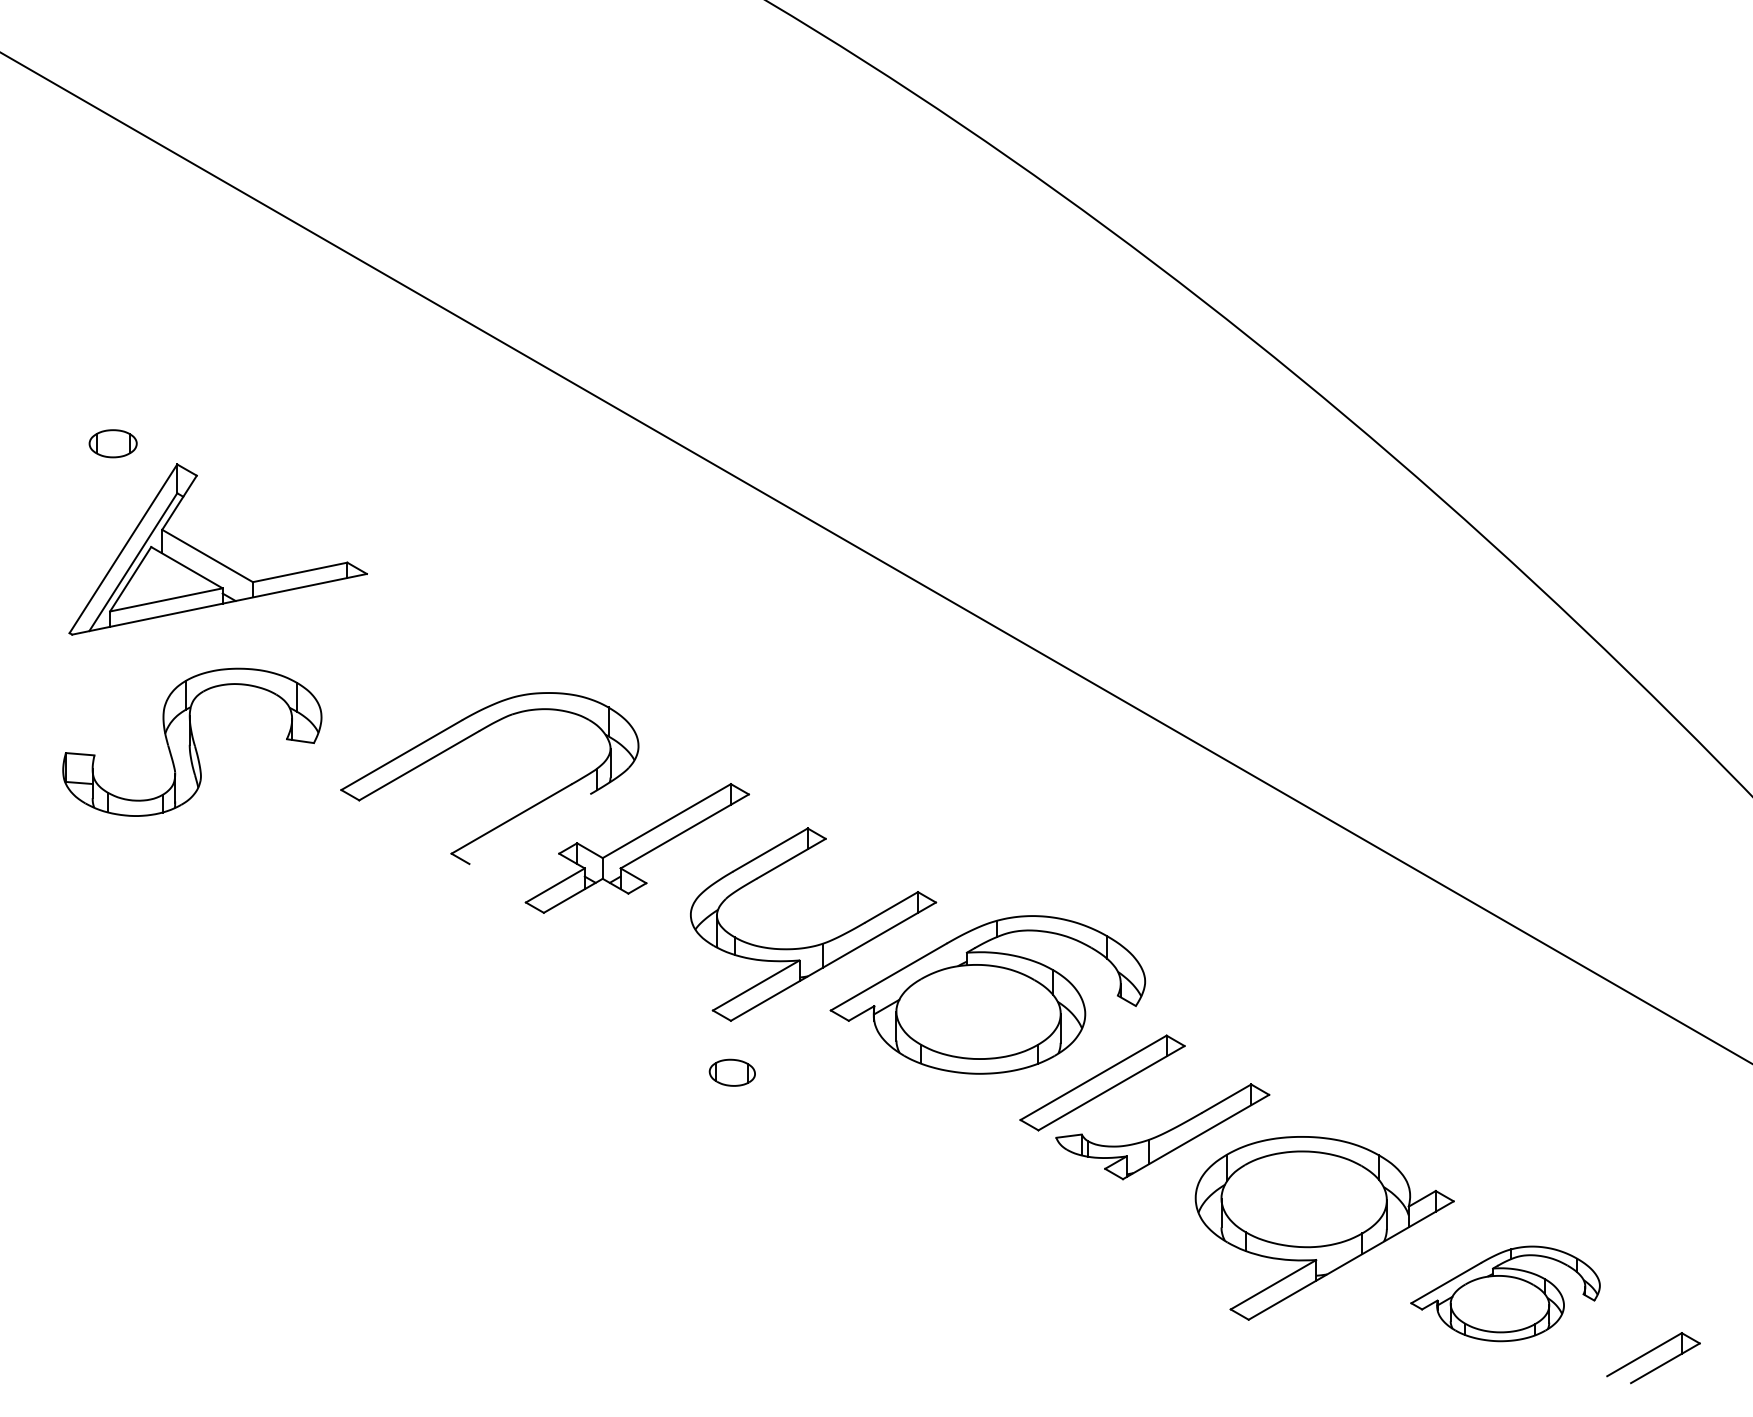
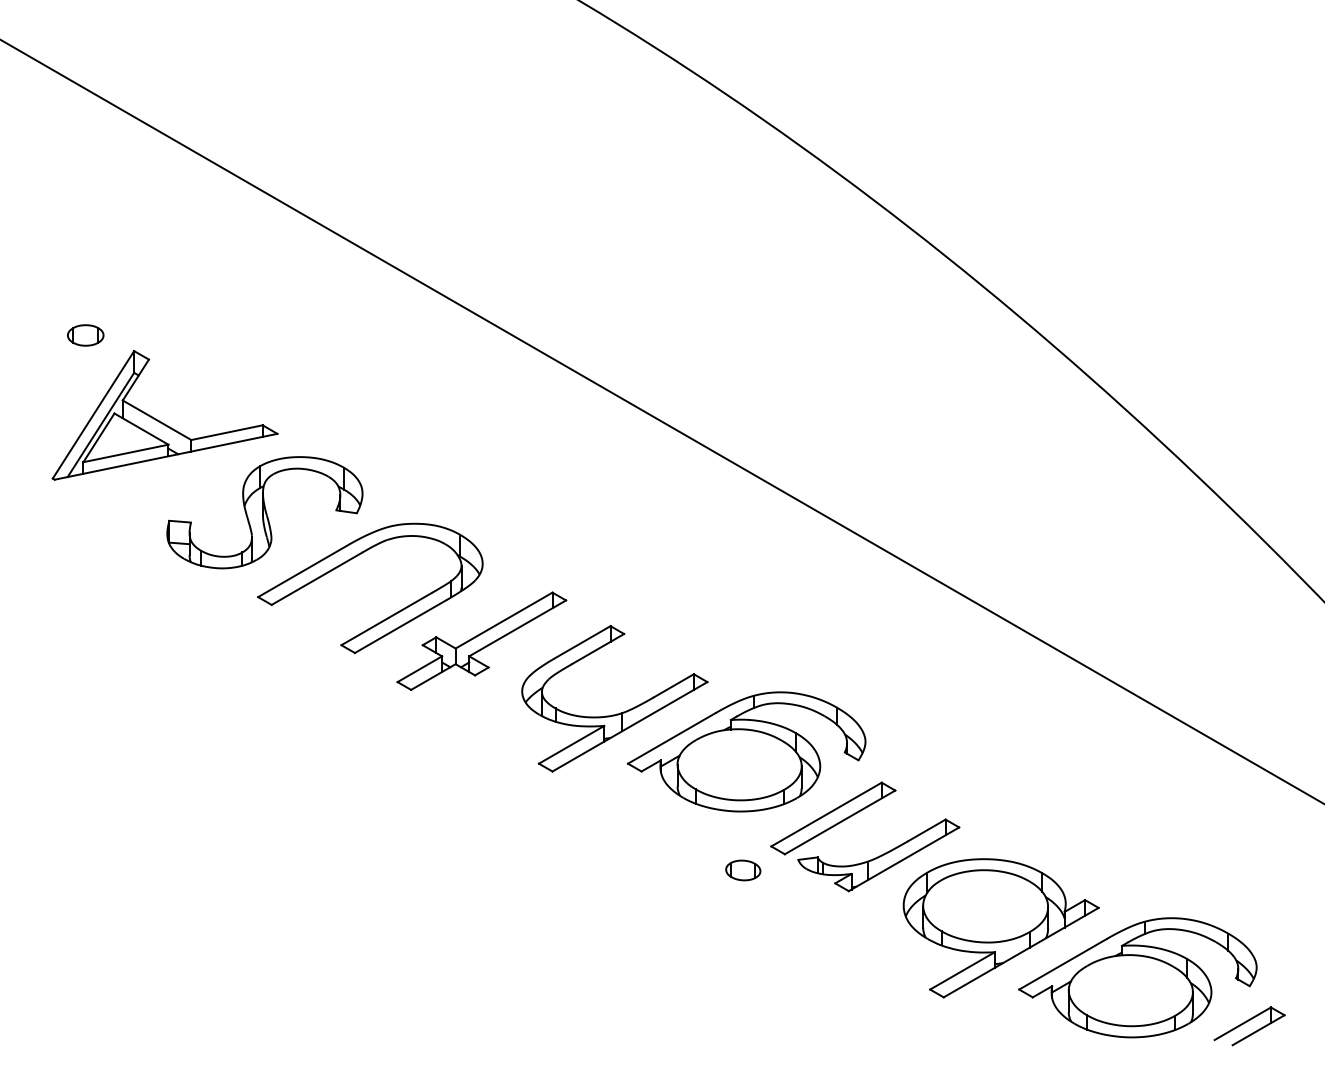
part: (192, 741) -> (265, 512), moved
line: (529, 829) -> (400, 626), added
part: (731, 1072) -> (742, 870), moved
part: (1505, 1293) -> (1137, 977), size x1.67

